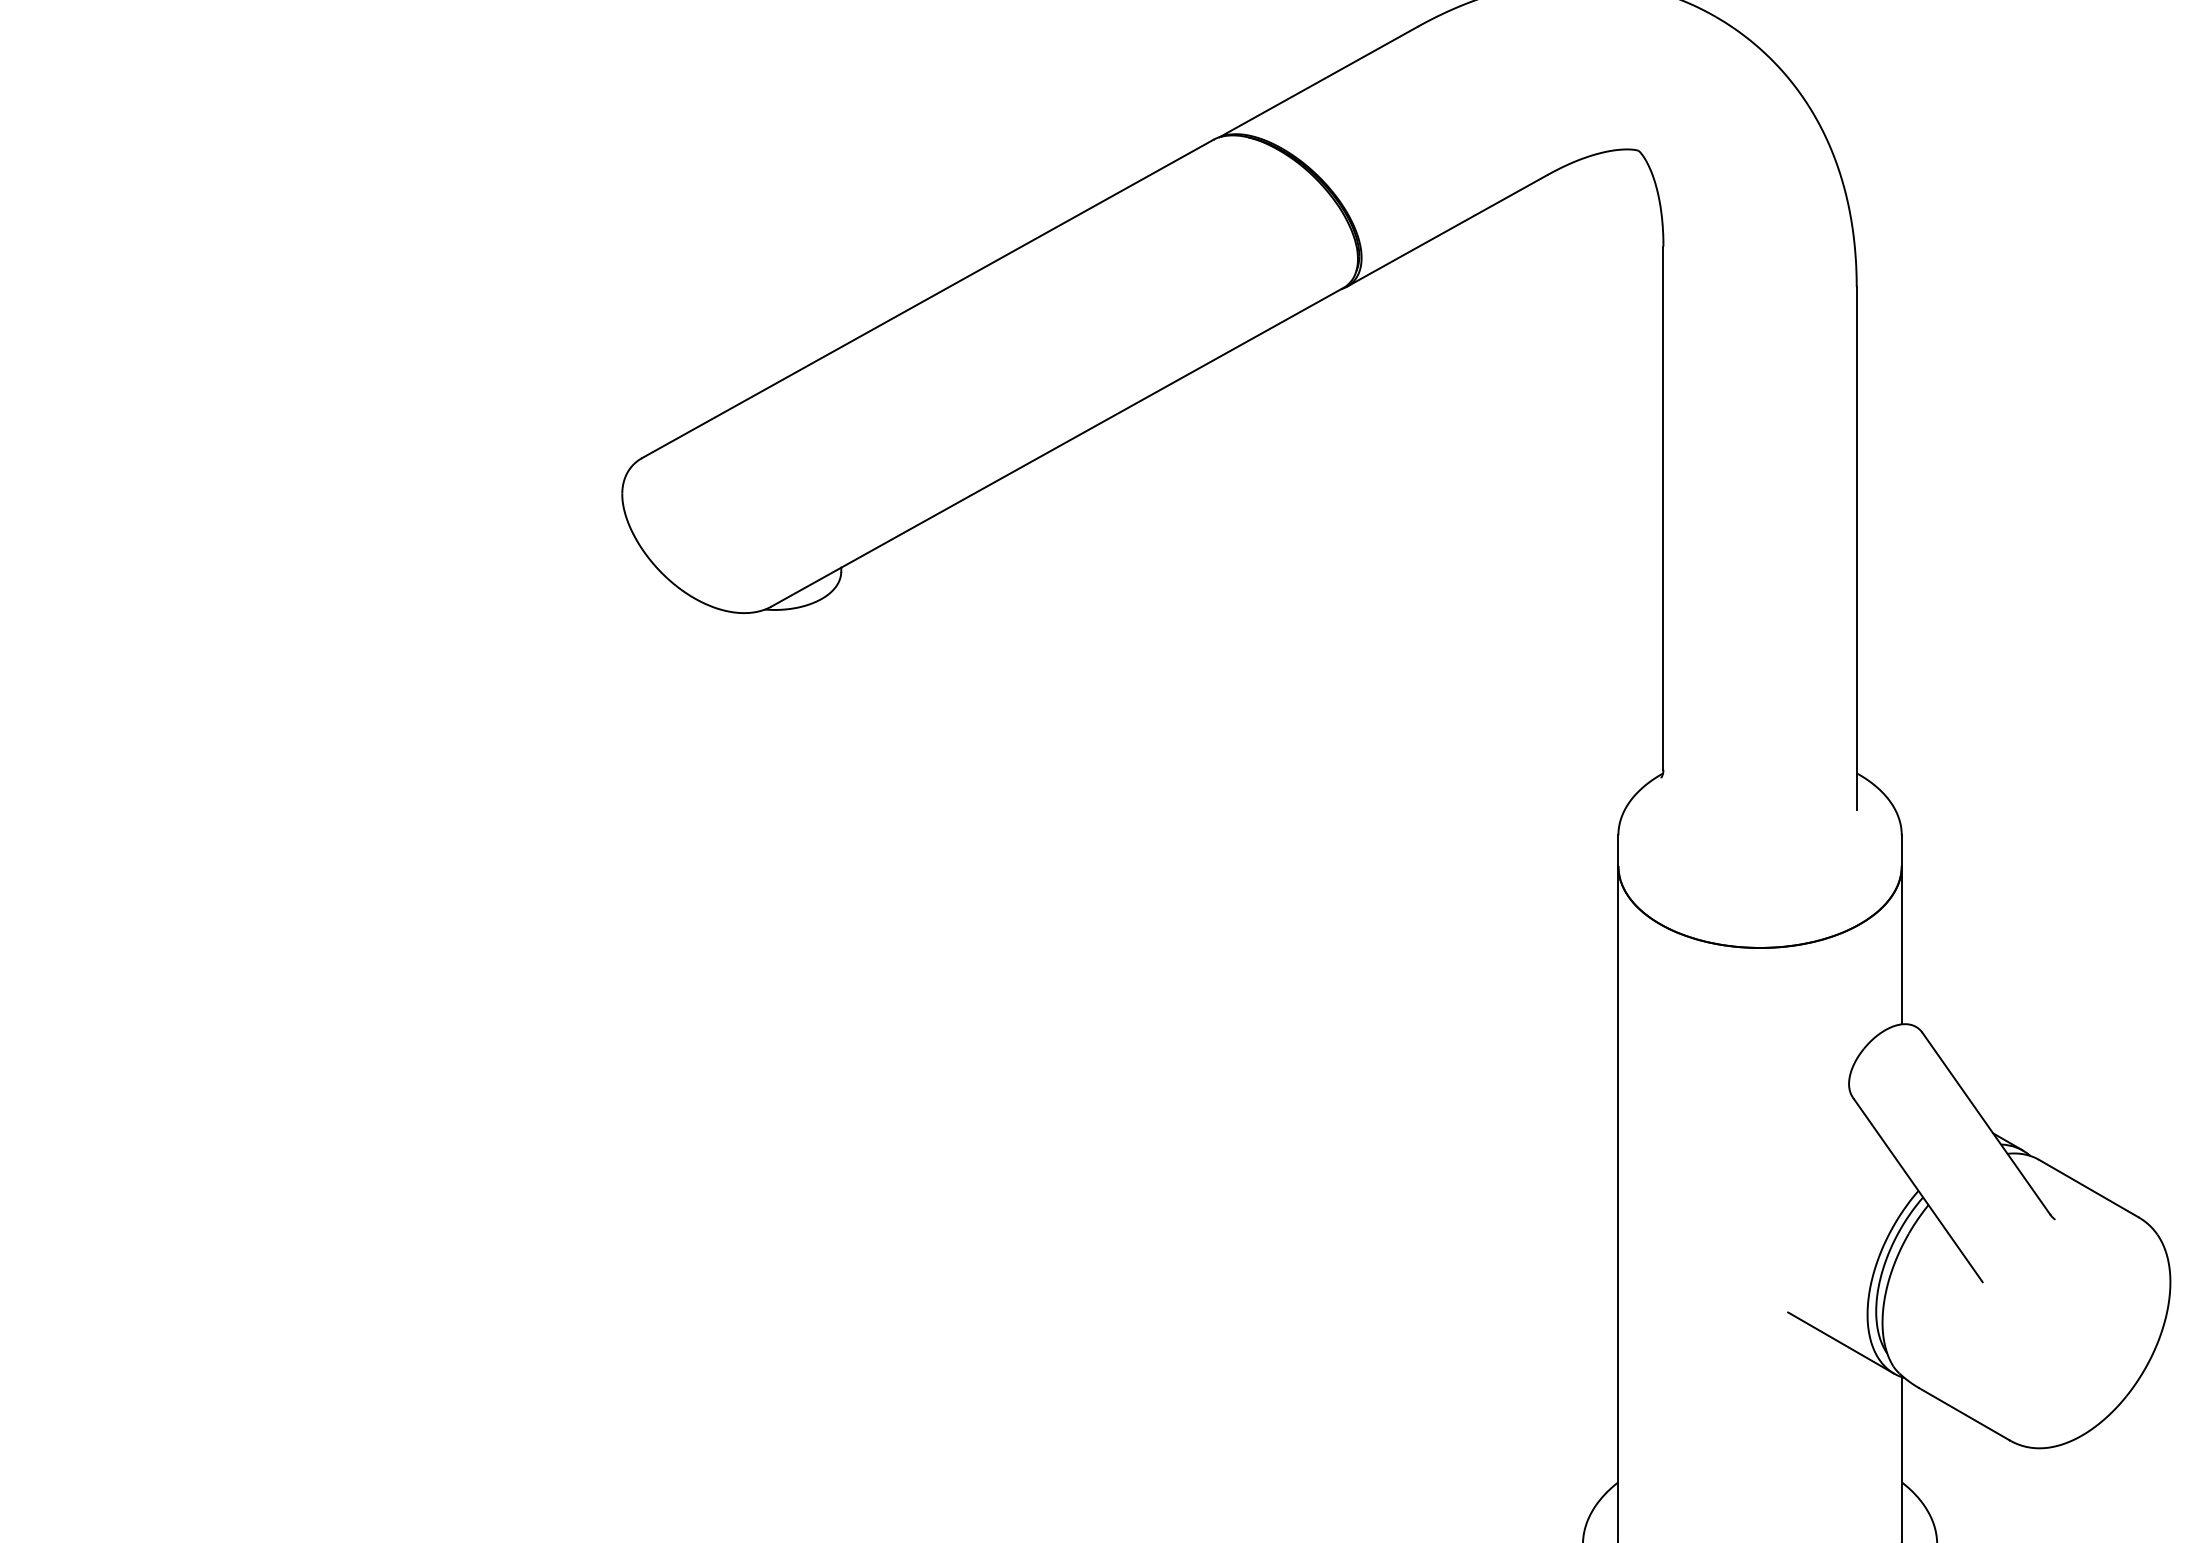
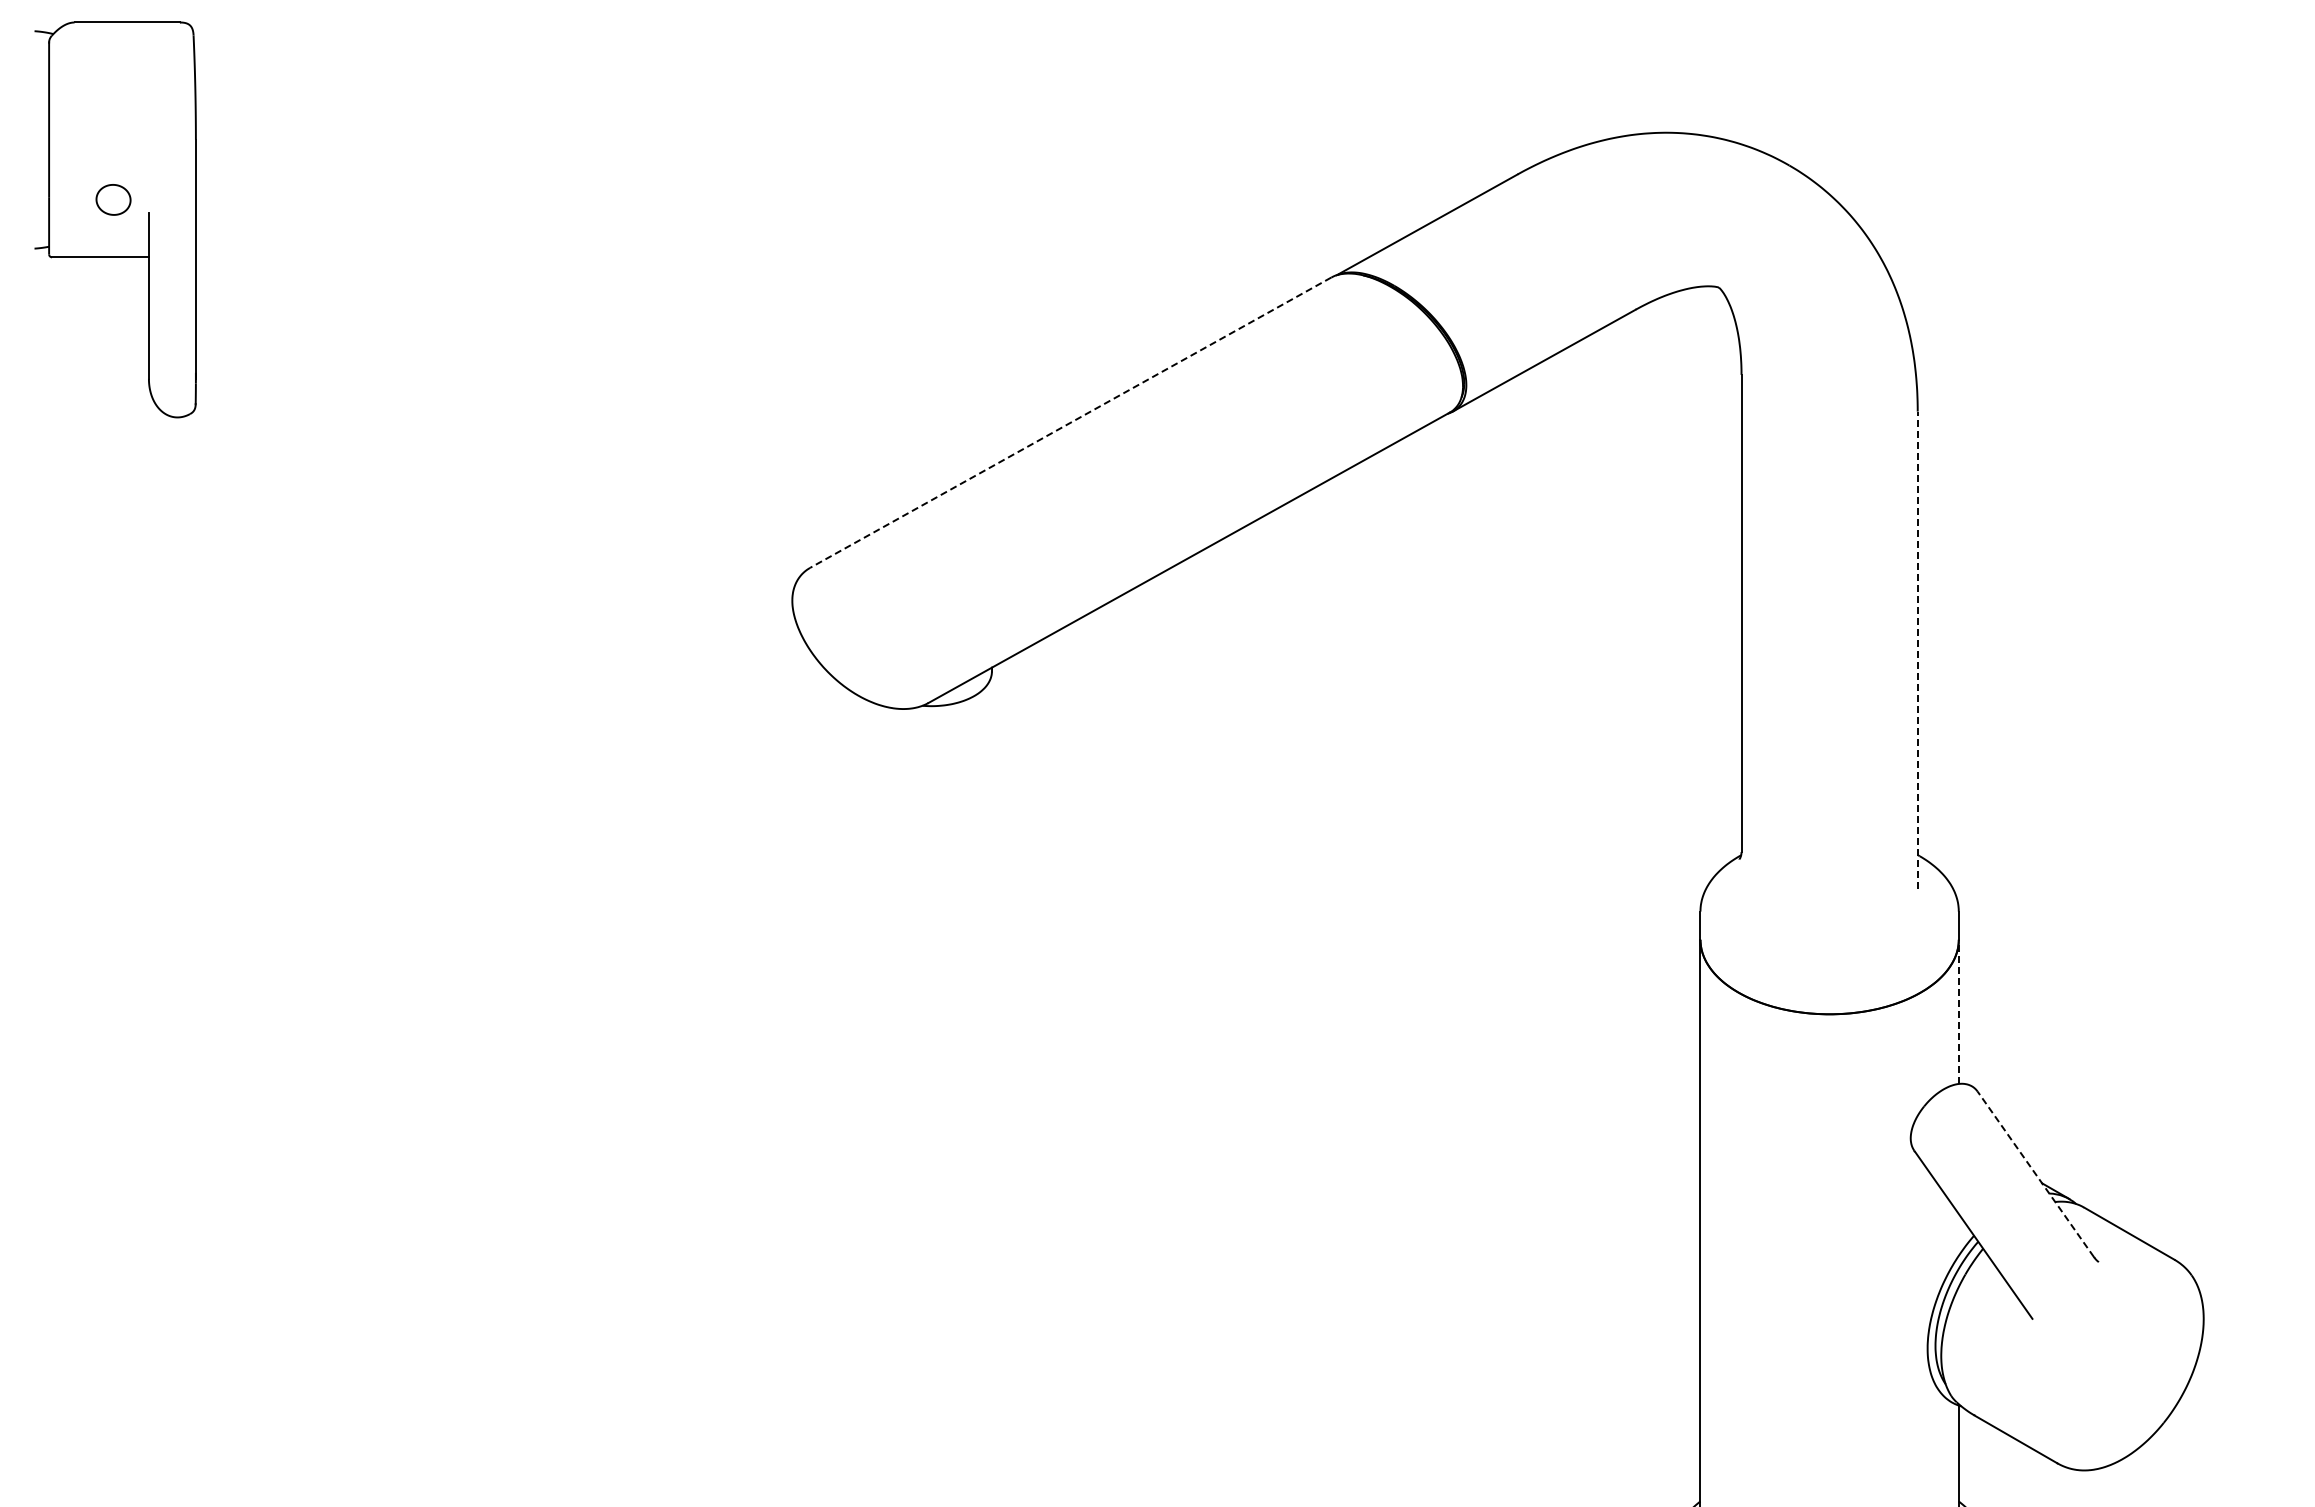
line: (927, 298) -> (1070, 422), solid -> dashed
line: (1856, 548) -> (1917, 650), solid -> dashed
line: (1901, 944) -> (1958, 1011), solid -> dashed
line: (1985, 1122) -> (2035, 1173), solid -> dashed
line: (1841, 1343) -> (1903, 1374), removed

